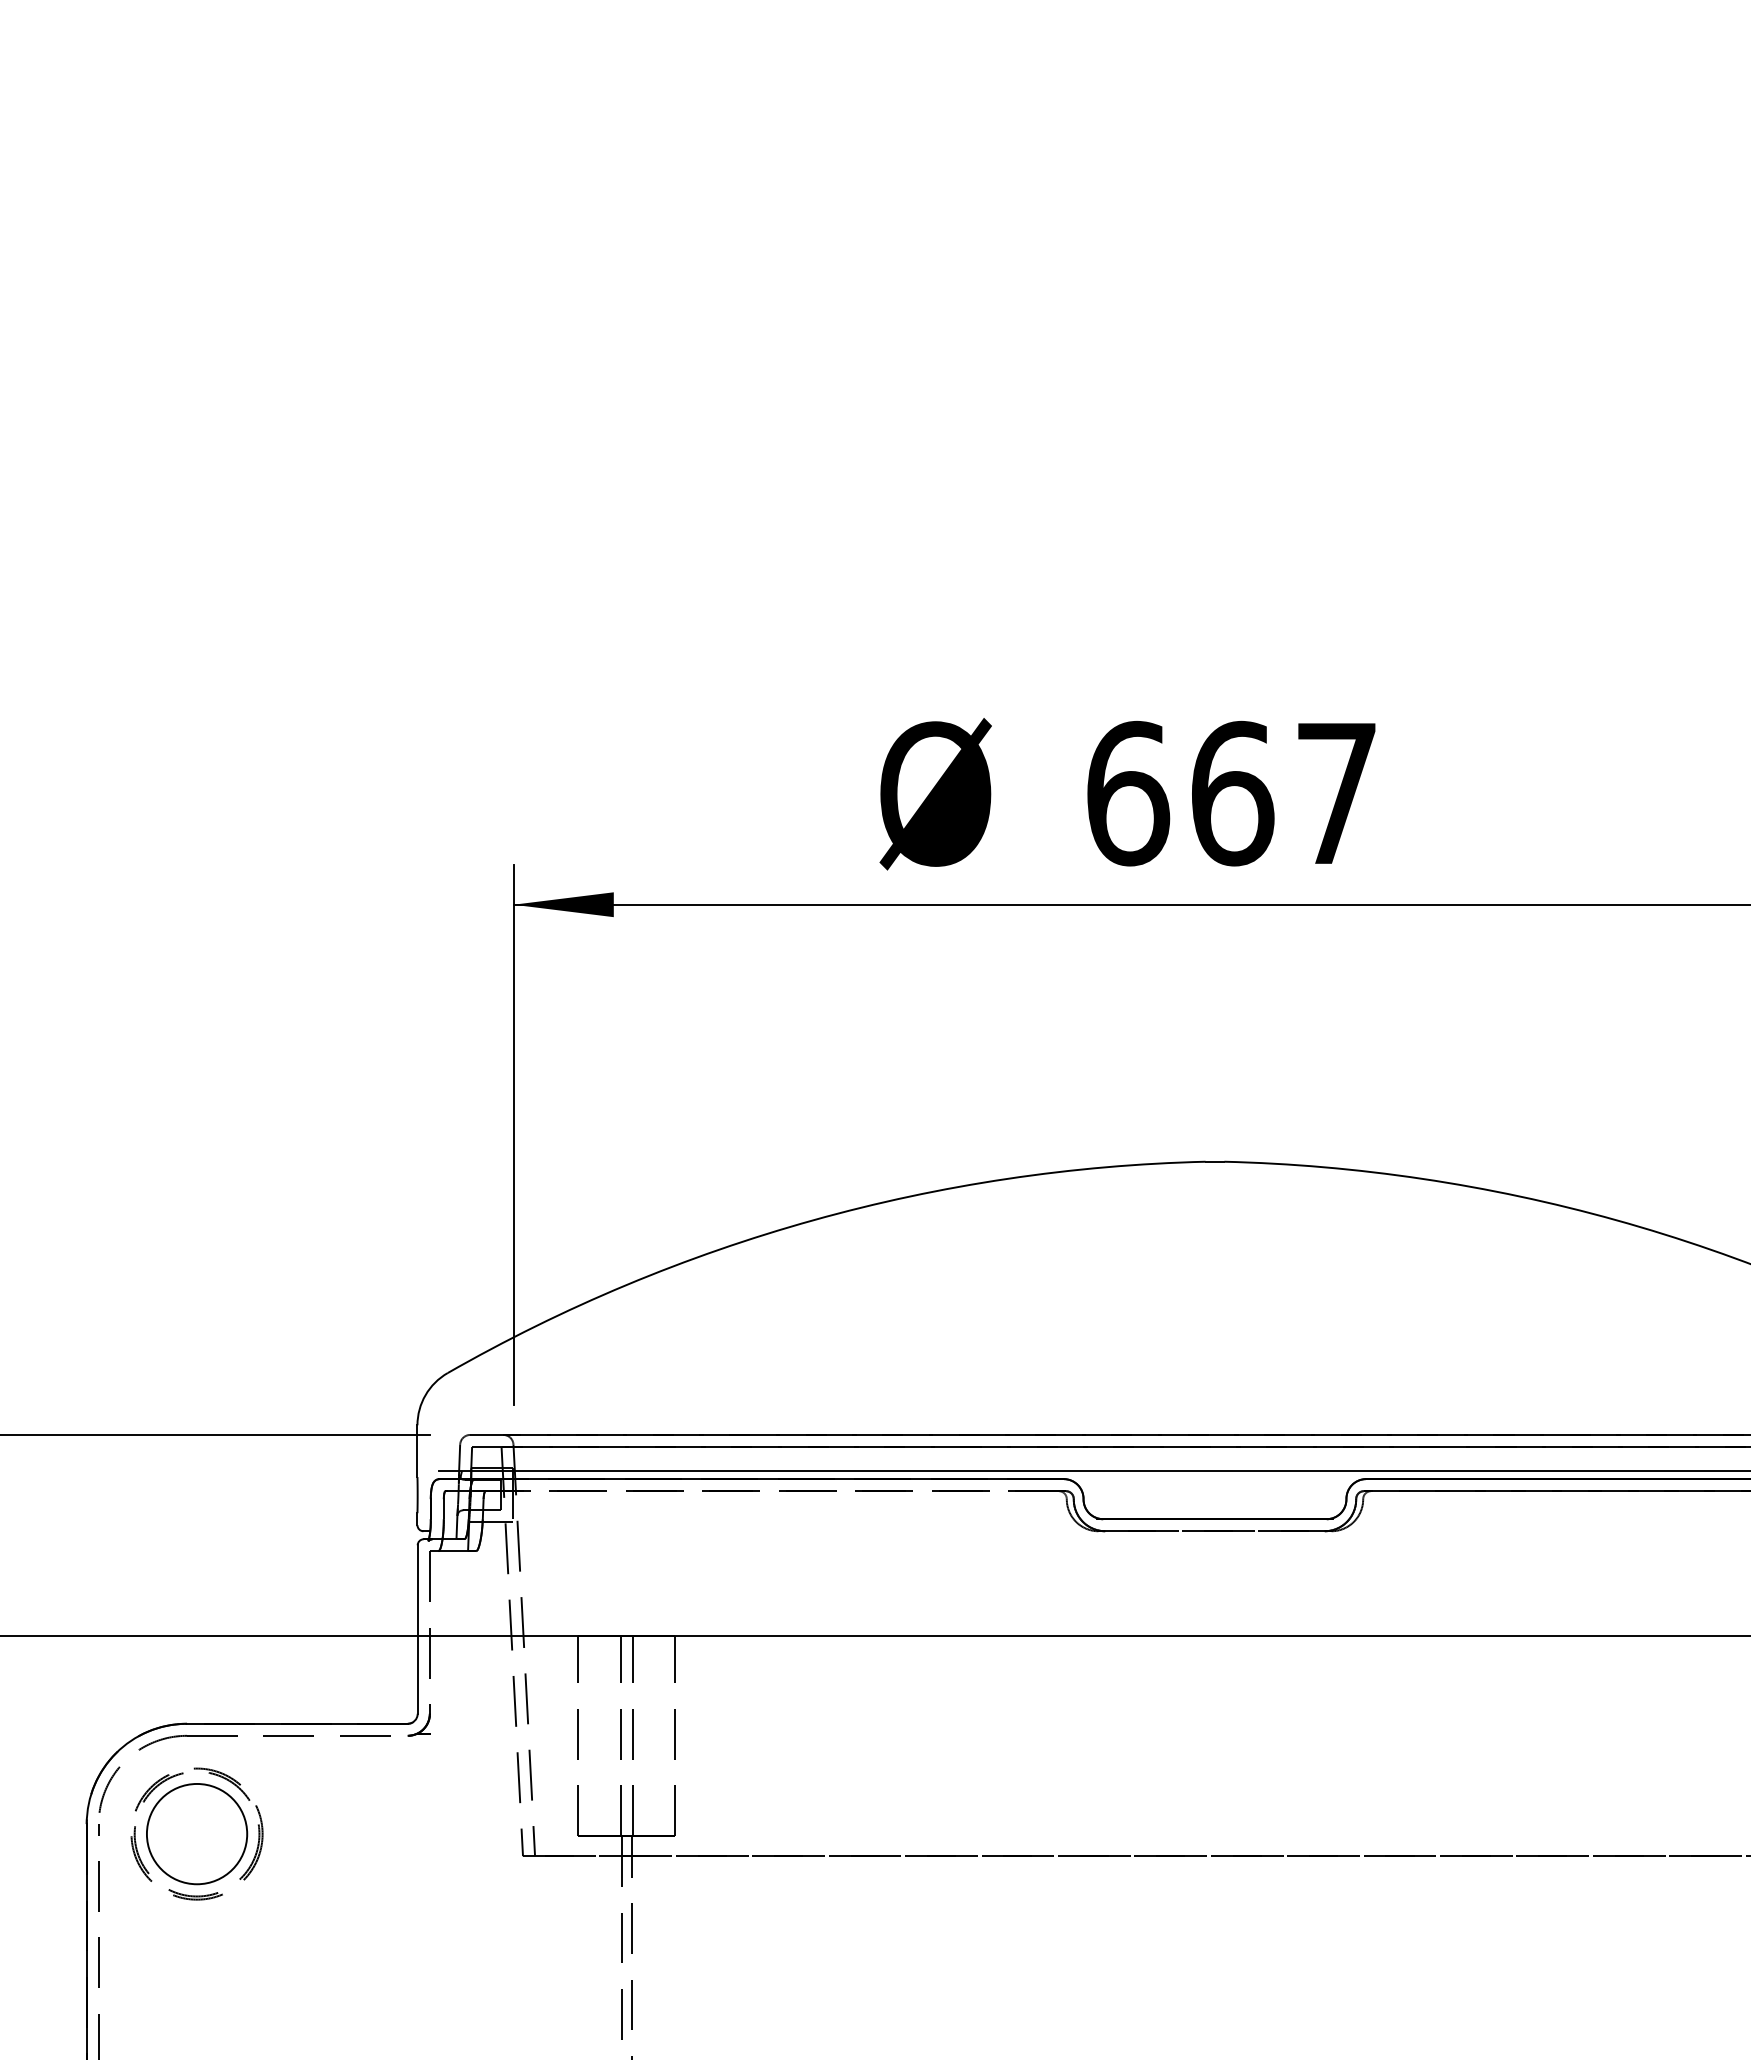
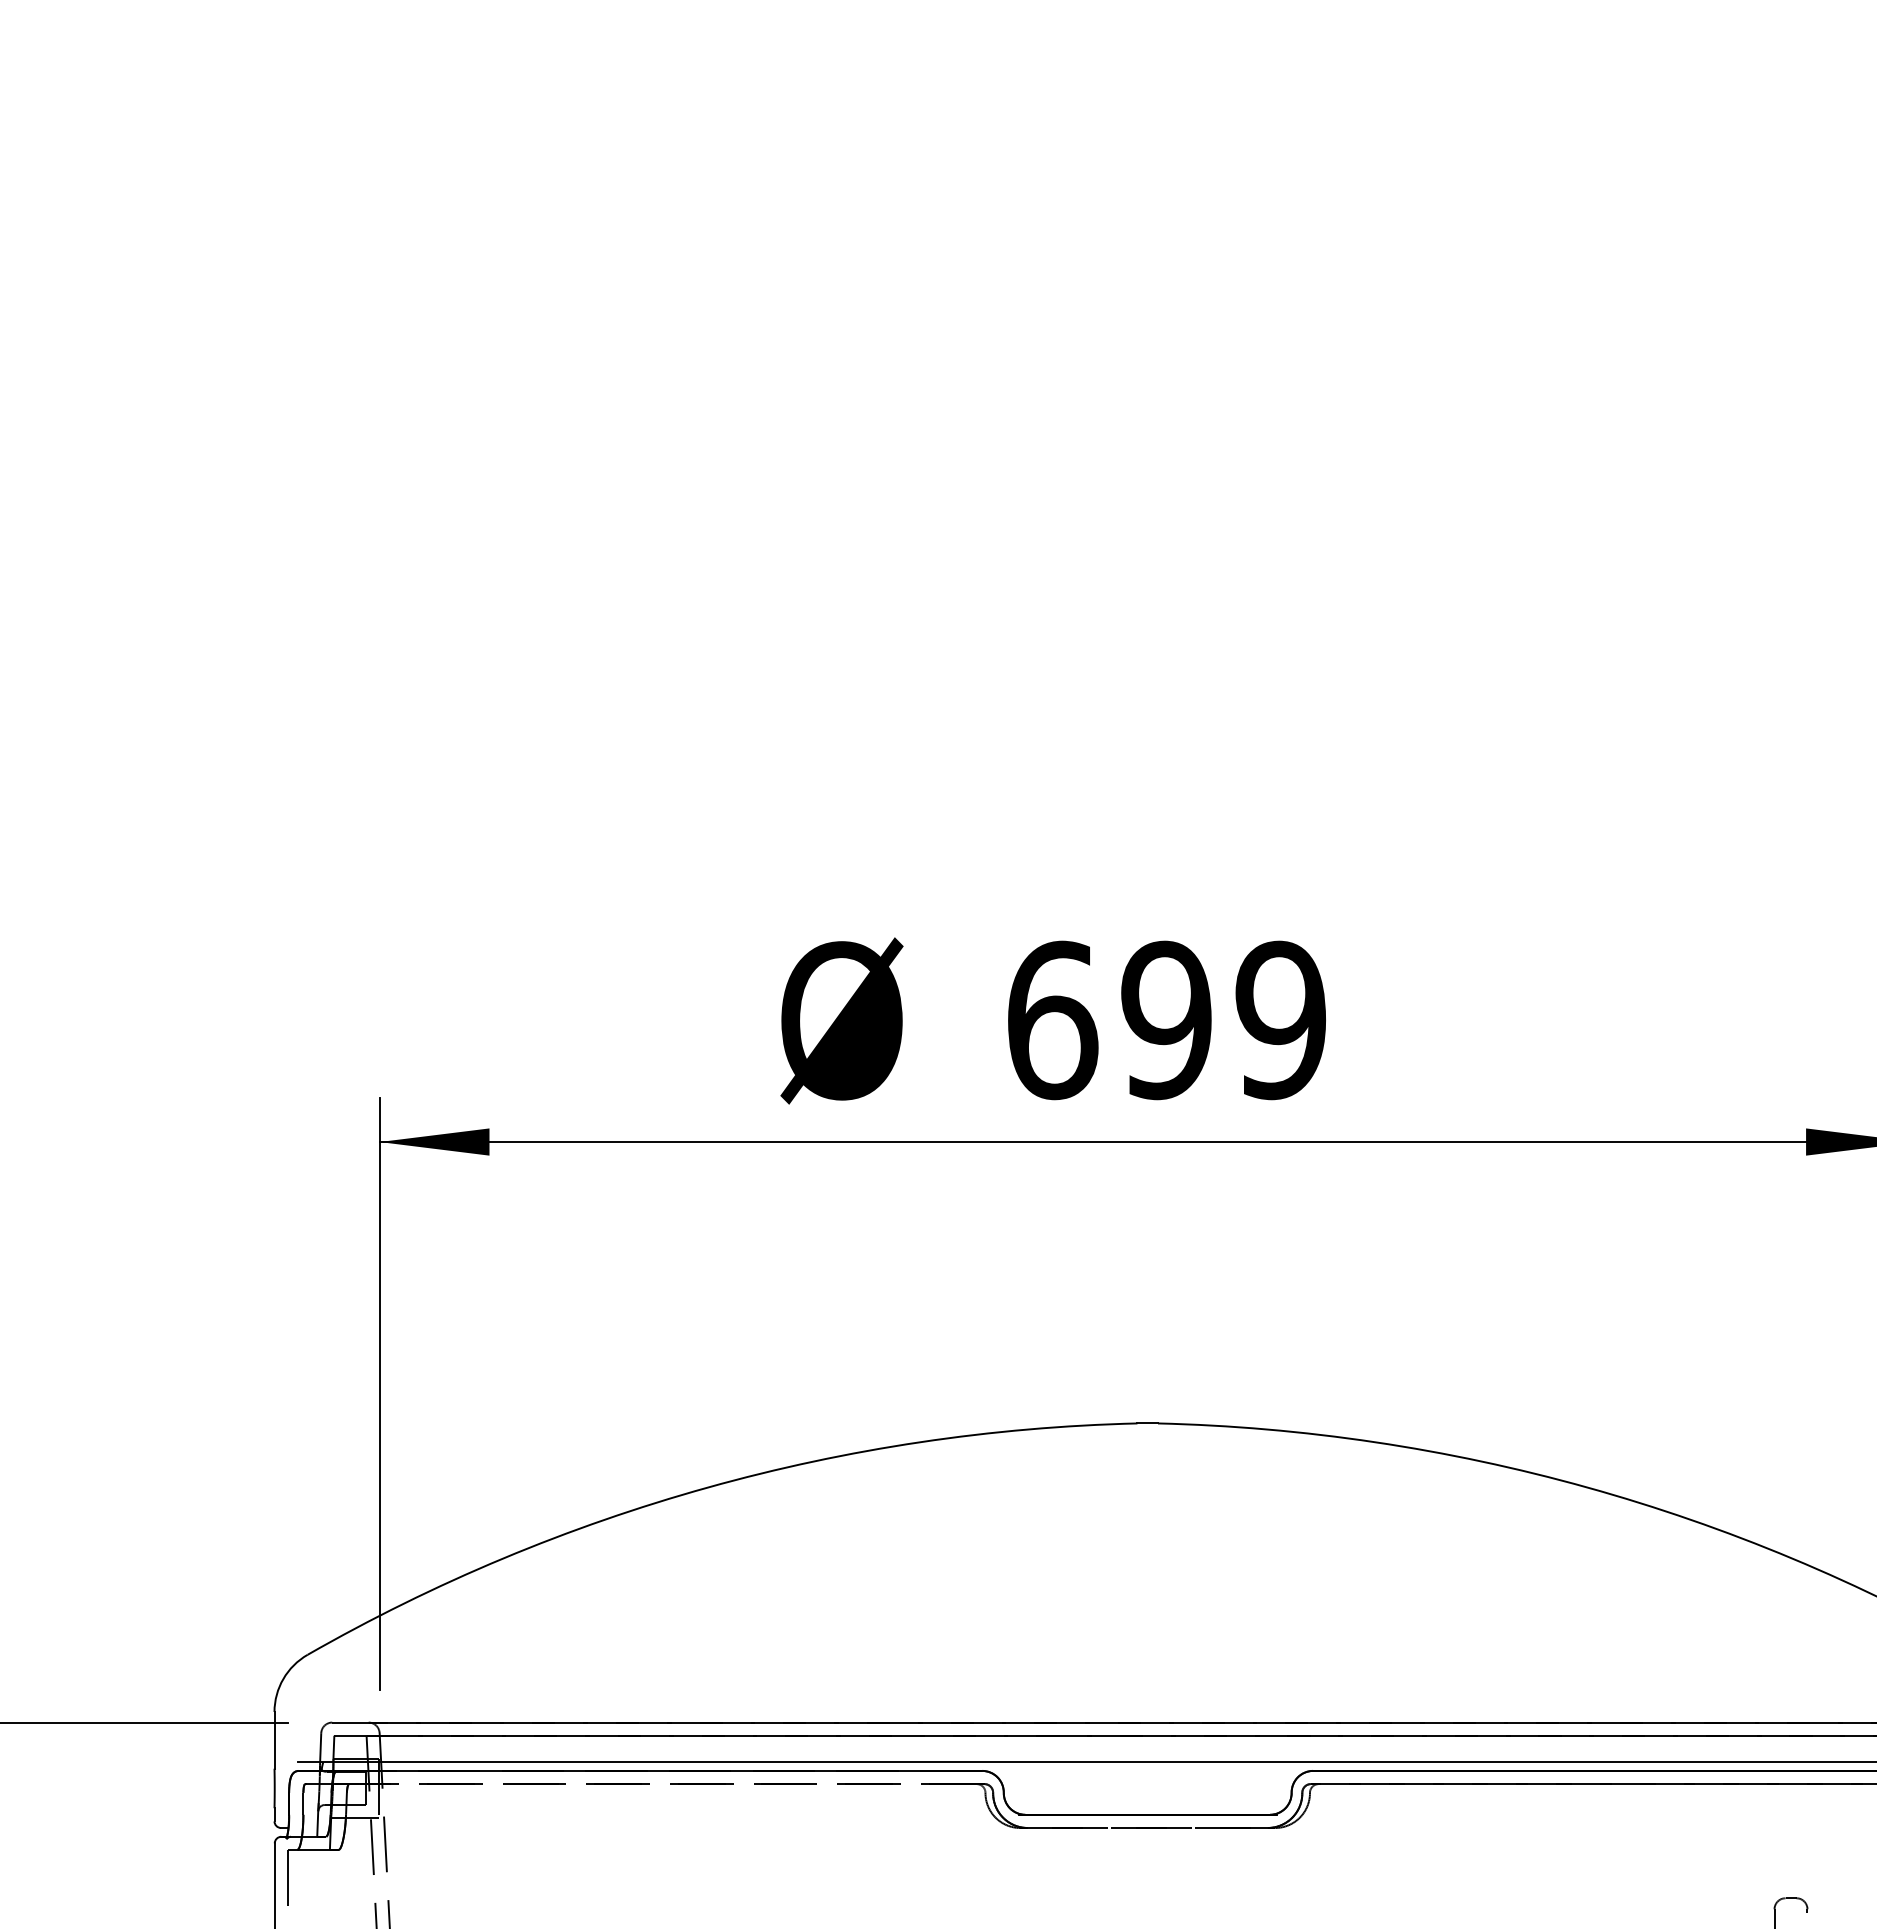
text: (1283, 793) -> (1222, 1020), 667 -> 699

